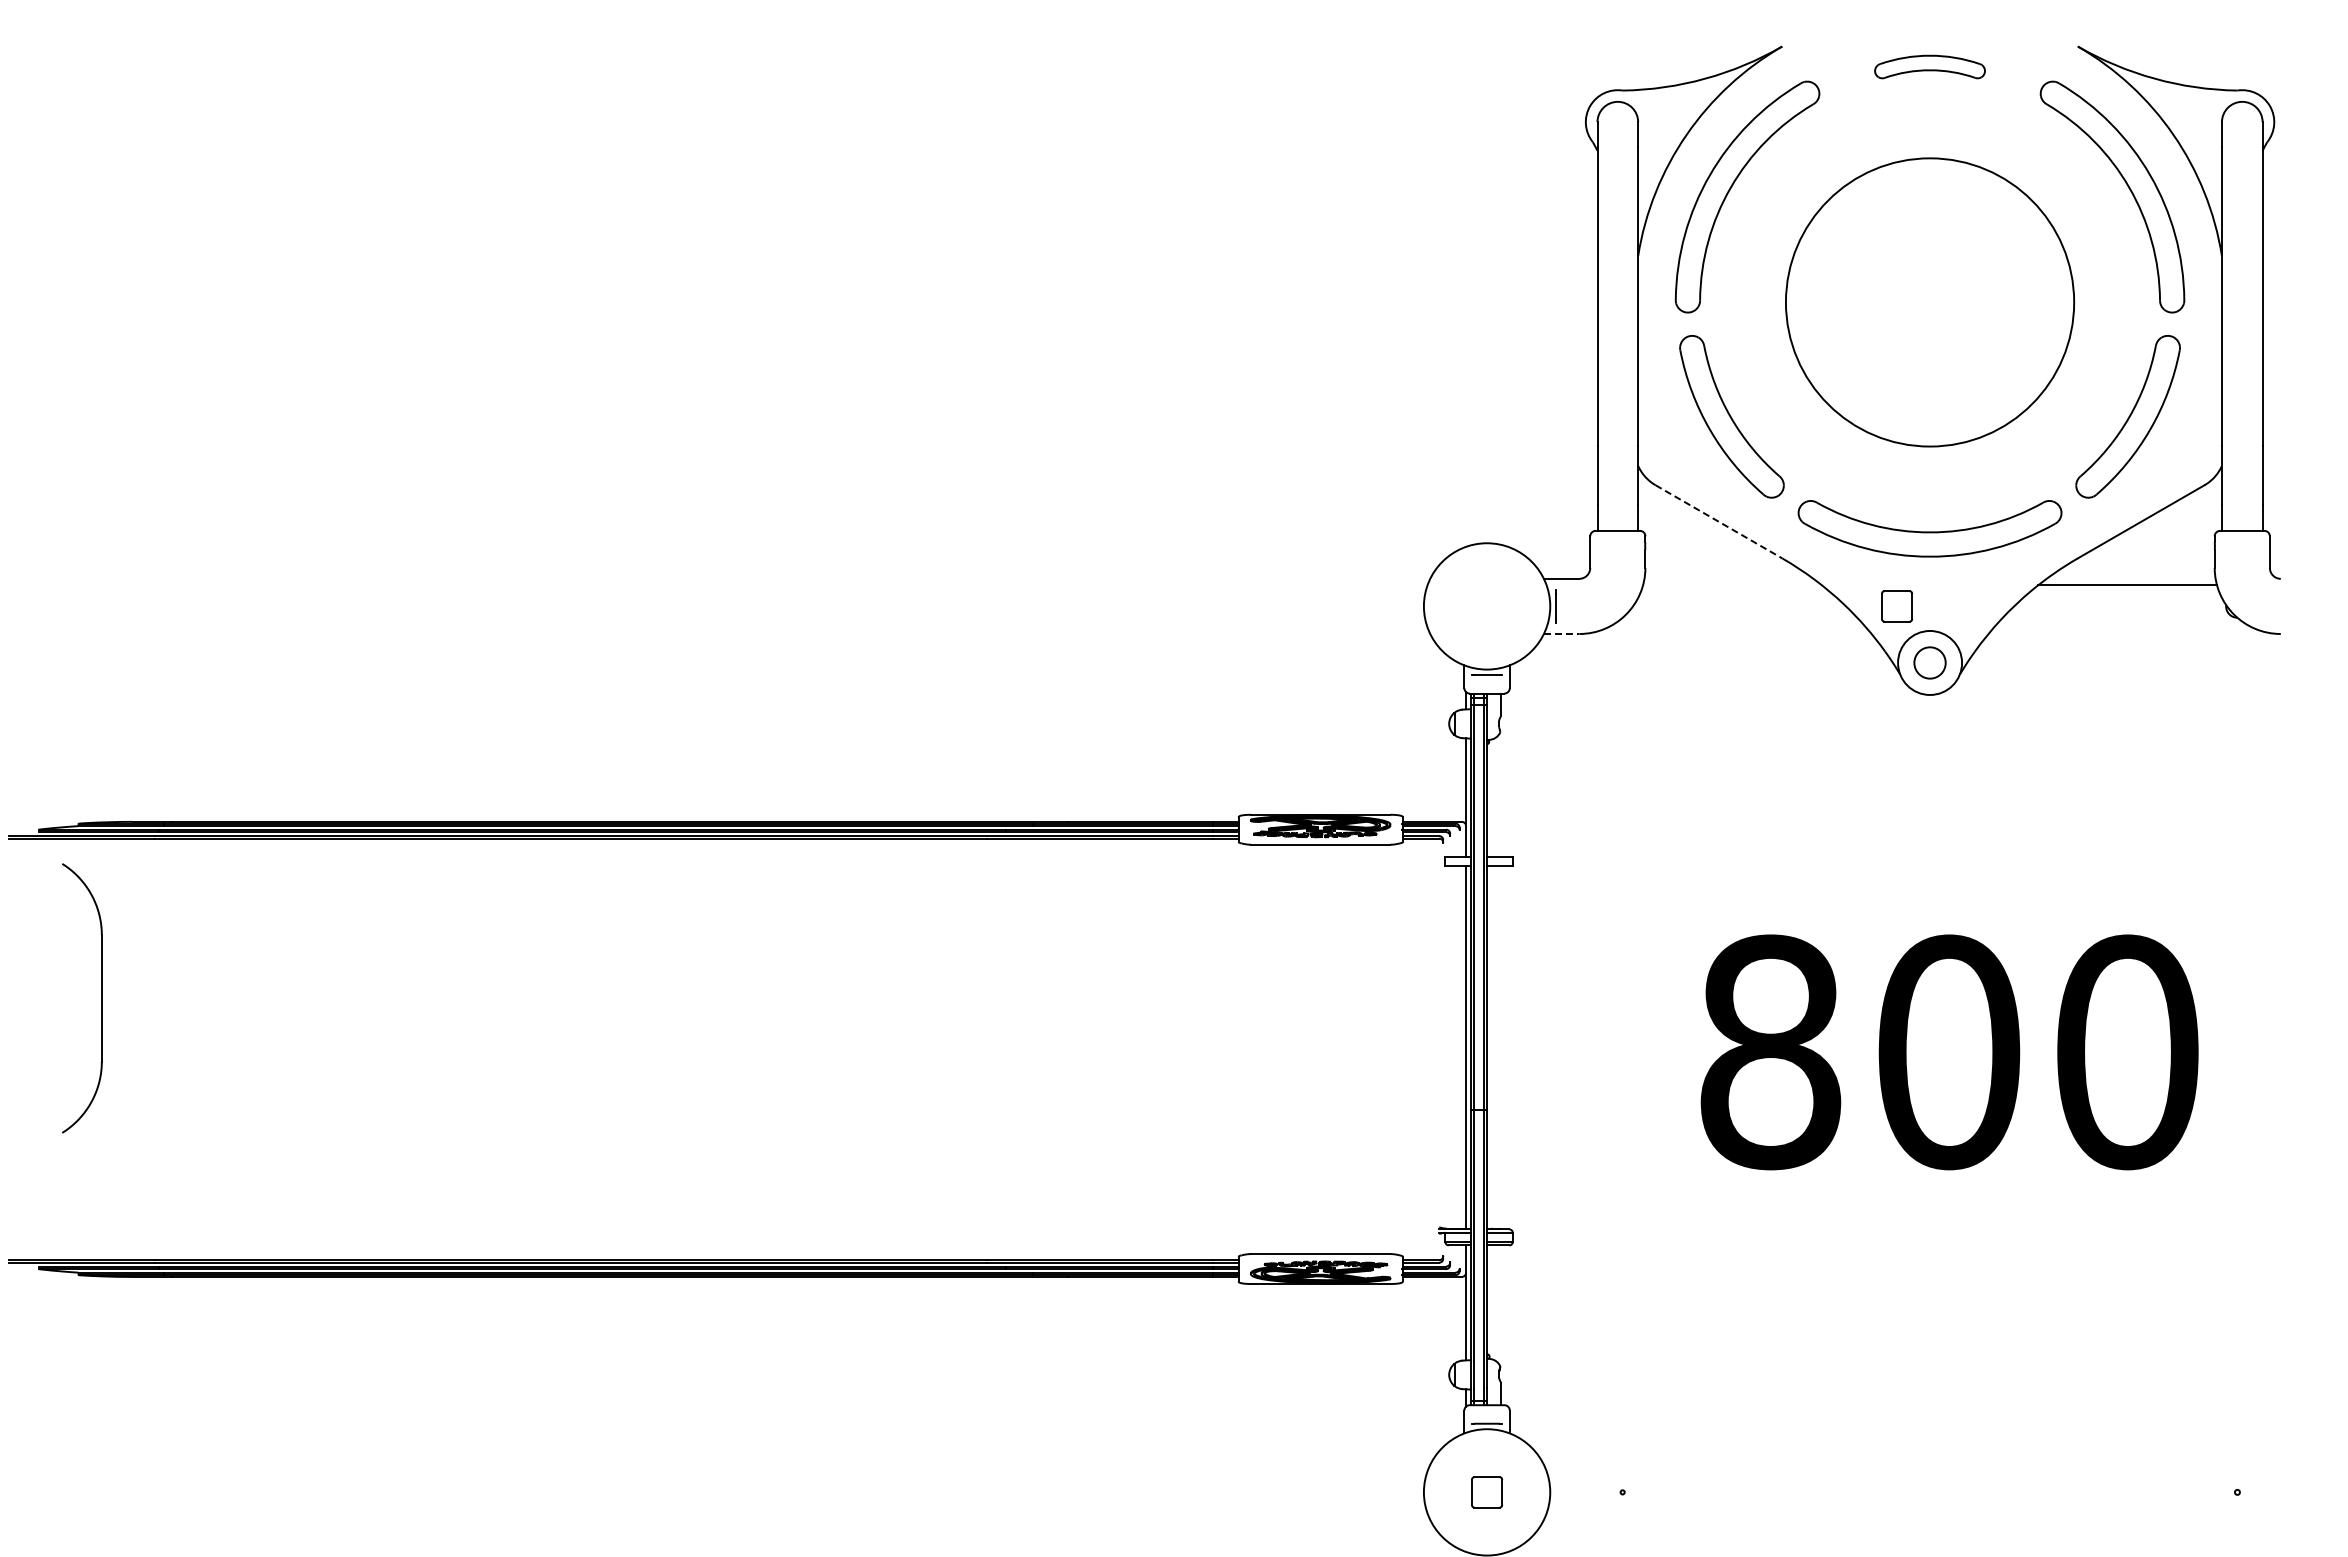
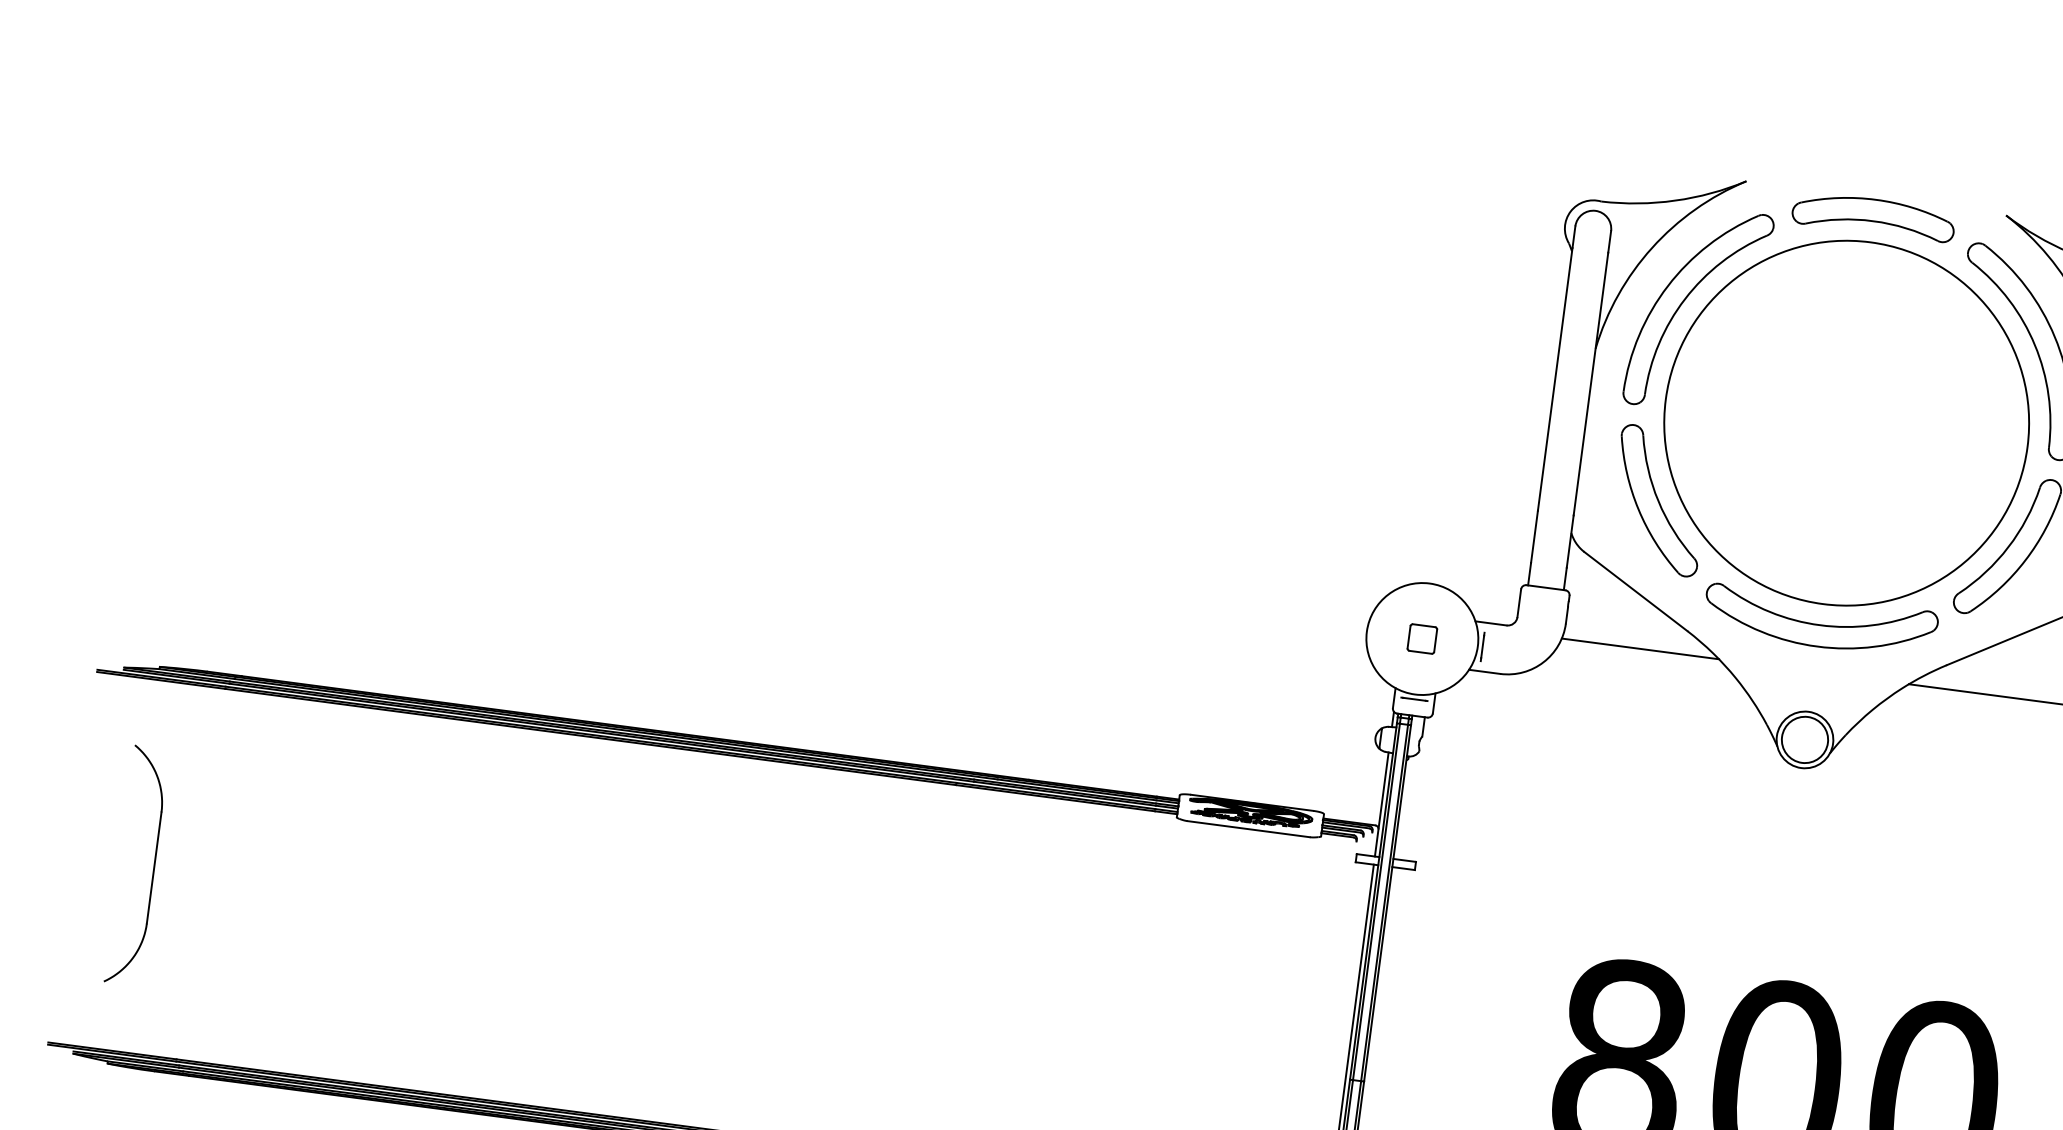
part: (1929, 66) -> (1873, 215), size x1.67
circle: (1929, 302) -> (1846, 423), size x1.43
line: (1719, 522) -> (1636, 592), dashed -> solid
line: (1732, 585) -> (1640, 649), added
part: (1897, 606) -> (1422, 639), moved
line: (1561, 634) -> (1484, 672), dashed -> solid
circle: (1929, 662) -> (1804, 739), size x1.67
part: (101, 998) -> (153, 868), moved

